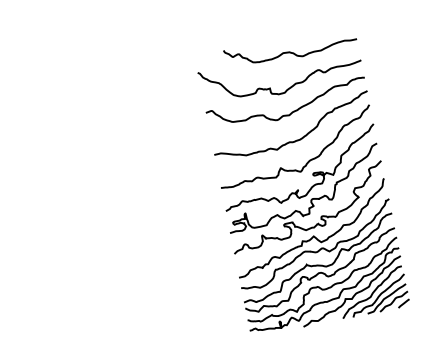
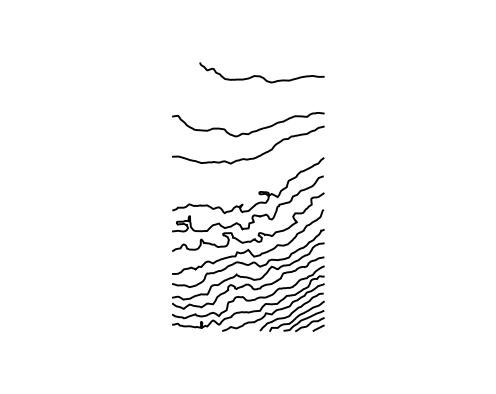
curve: (289, 87) -> (253, 108), removed
curve: (309, 159) -> (258, 178), removed

